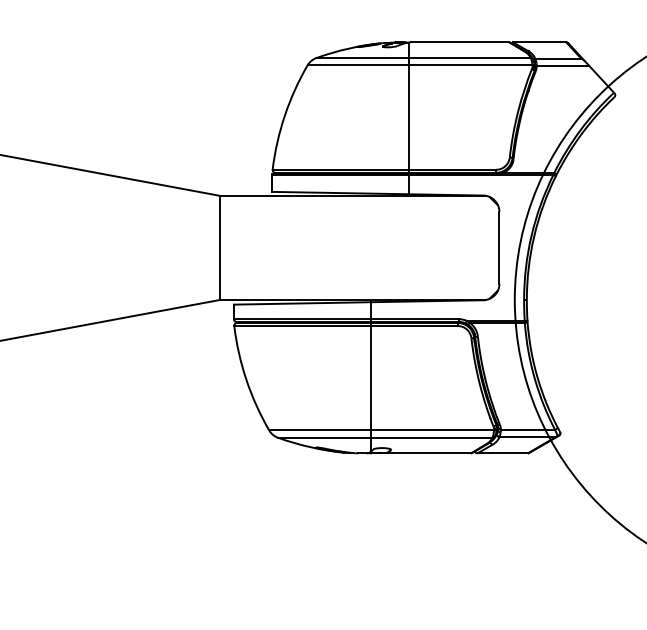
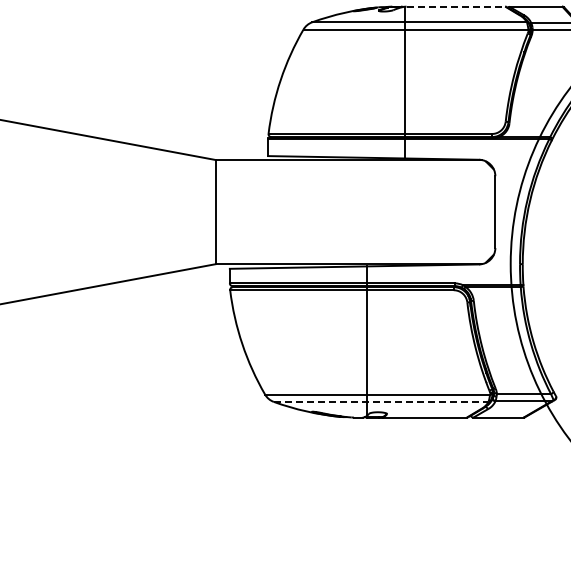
line: (460, 42) -> (456, 6), solid -> dashed
line: (385, 437) -> (381, 401), solid -> dashed

